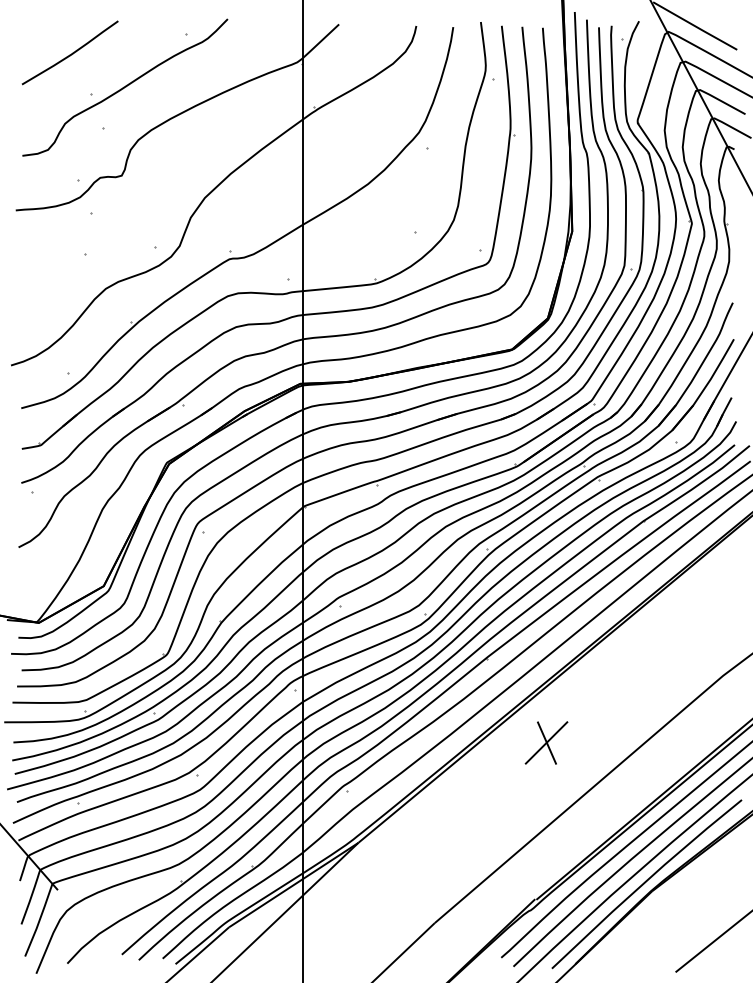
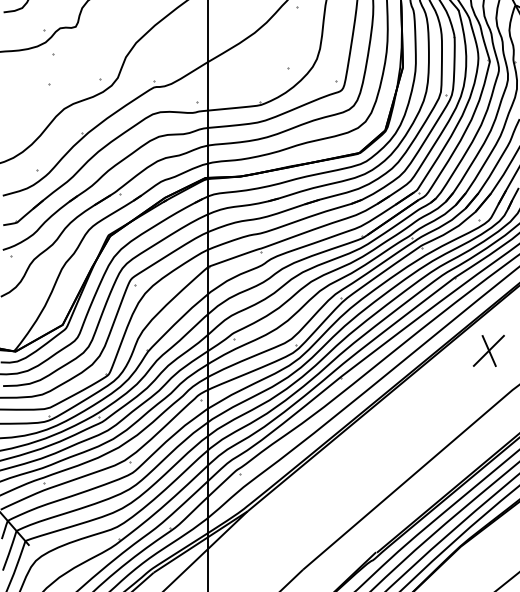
part: (546, 742) -> (488, 350), moved

